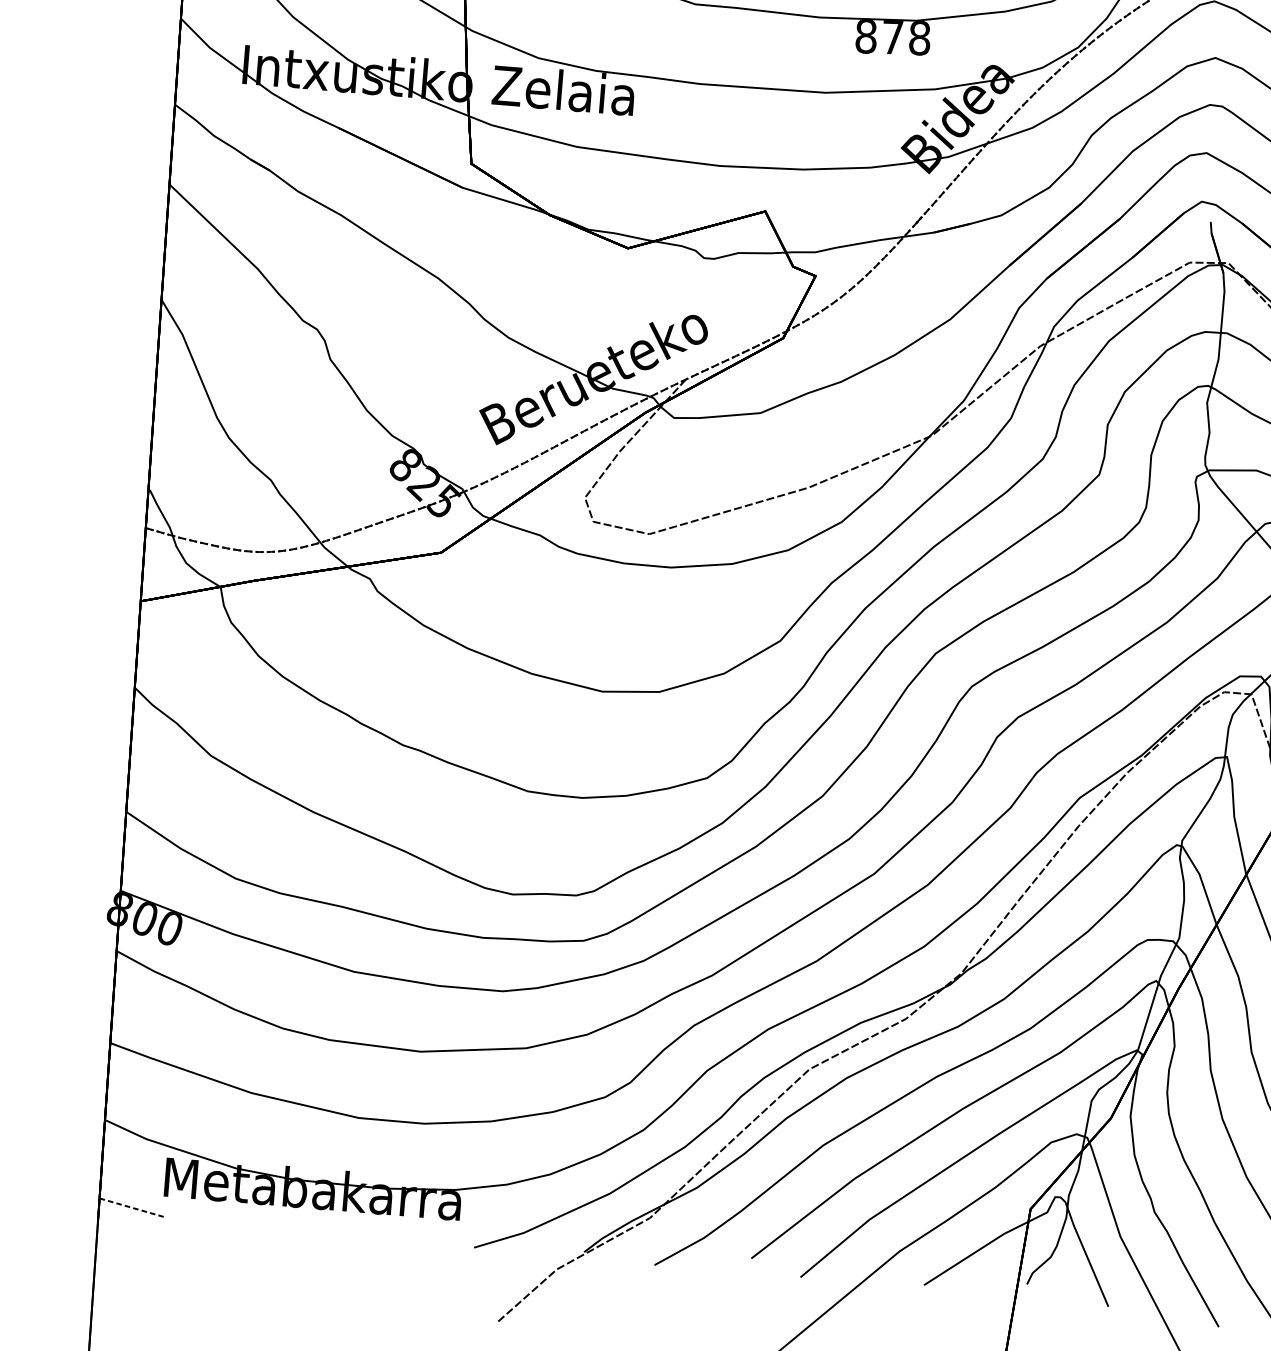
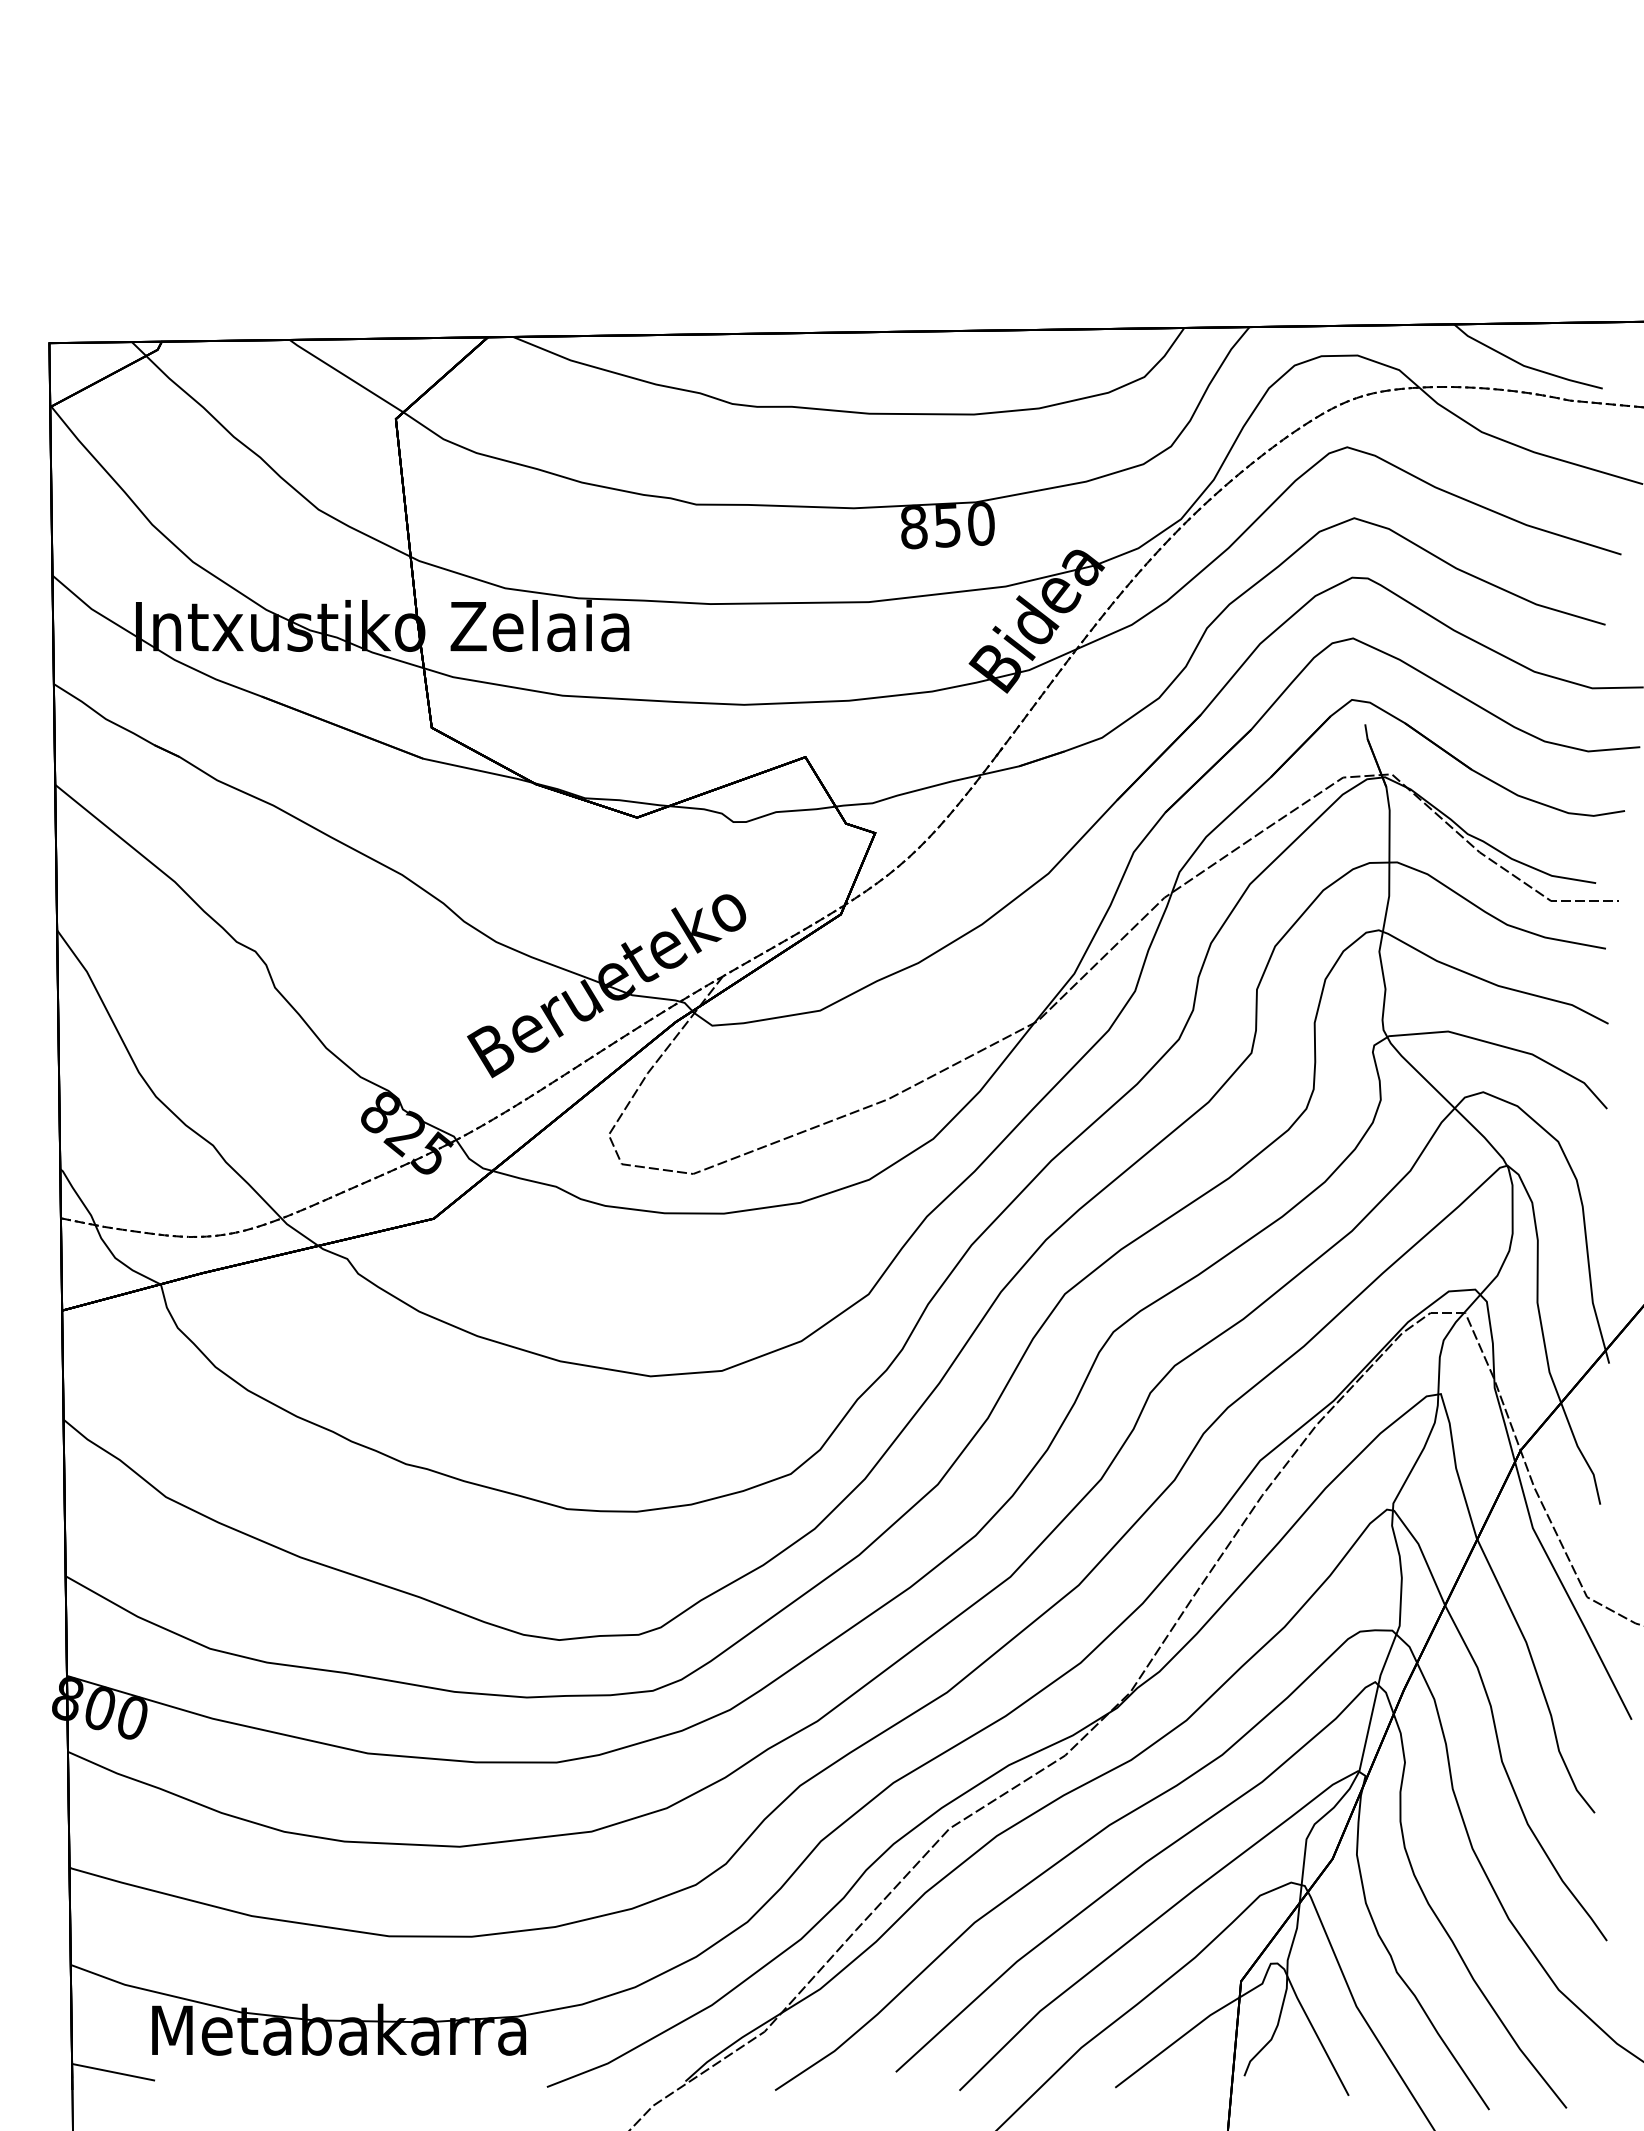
text: (906, 37) -> (964, 524), 878 -> 850
line: (132, 1207) -> (114, 2072), dashed -> solid

